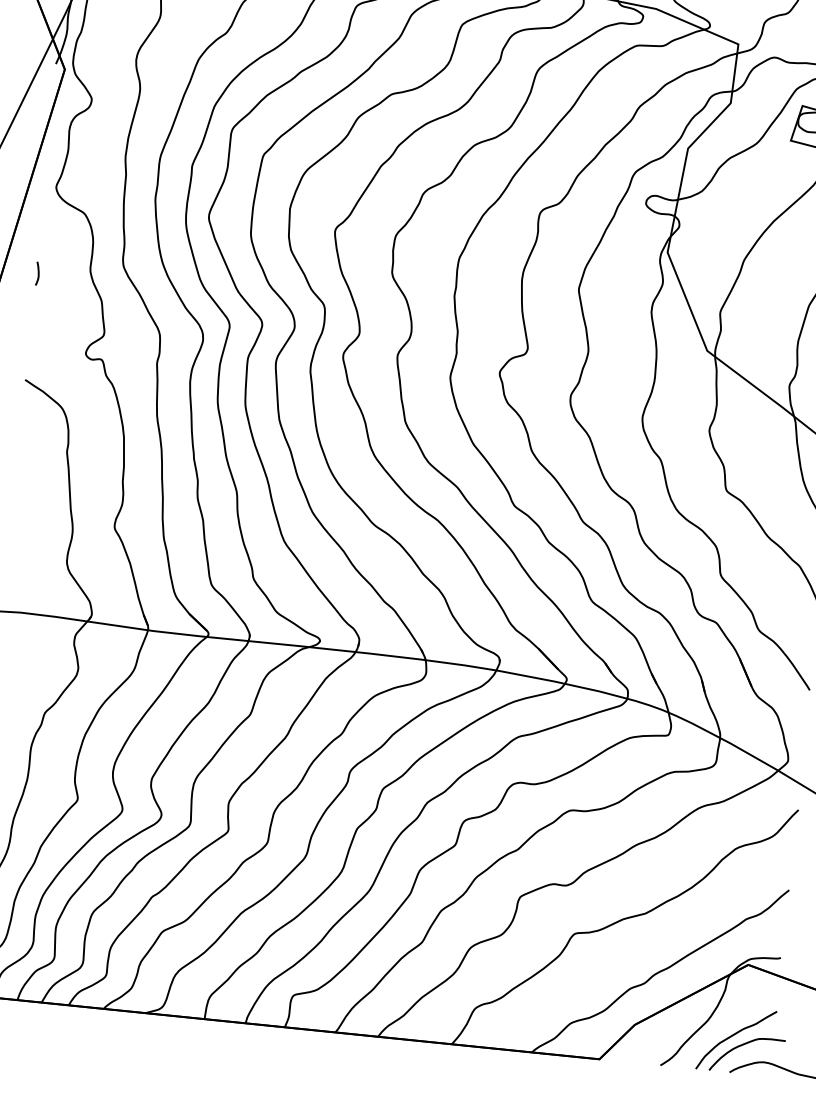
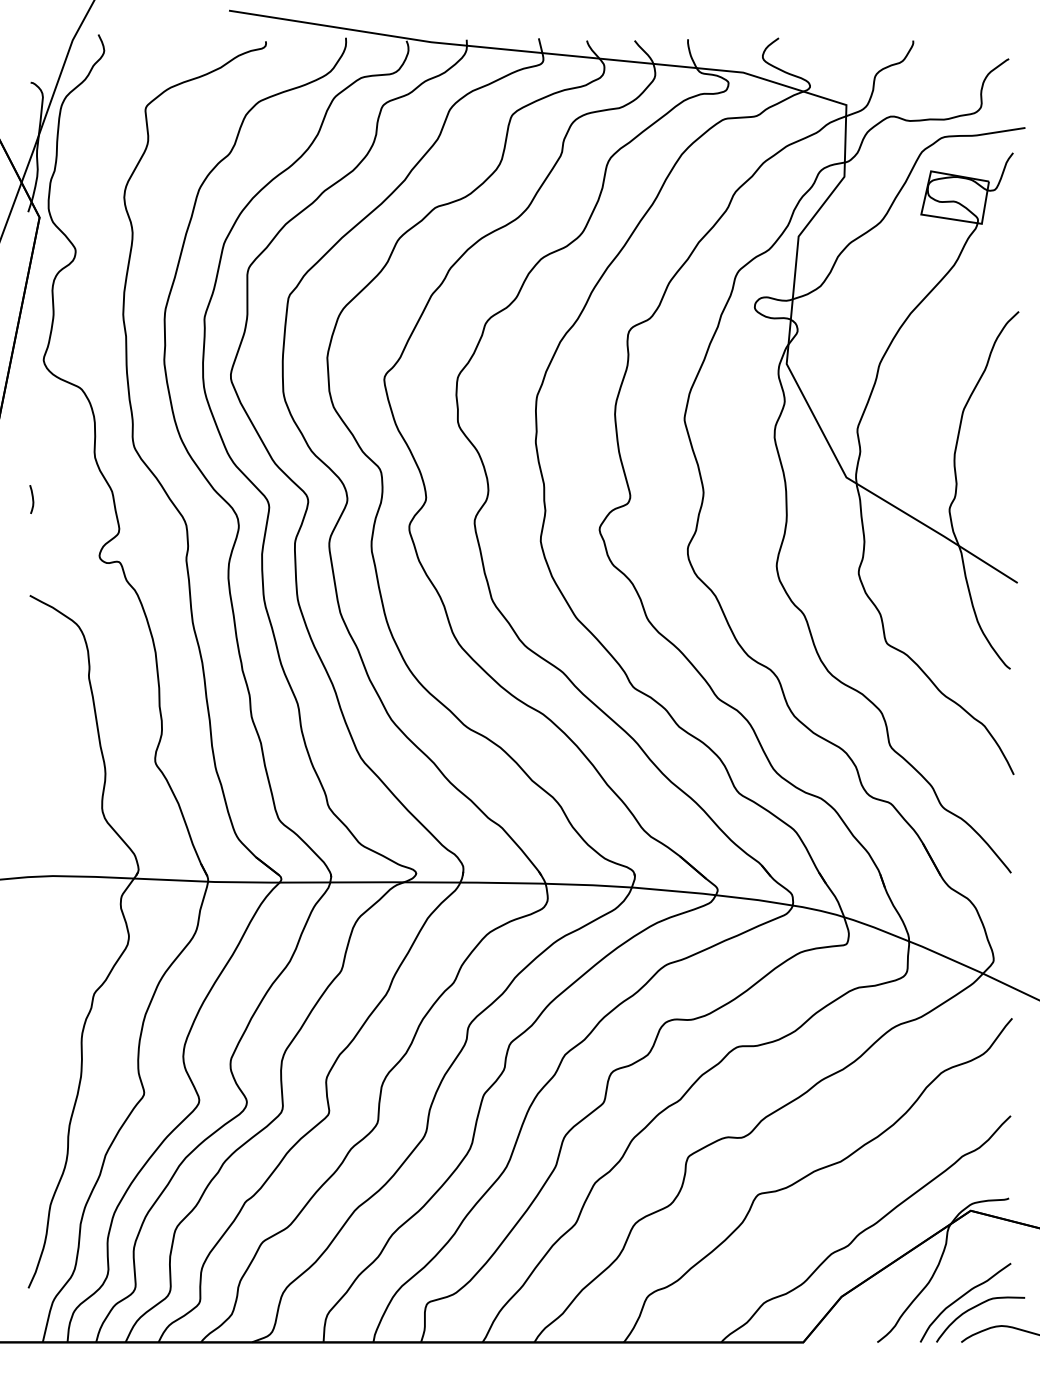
curve: (38, 273) -> (32, 499), moved

